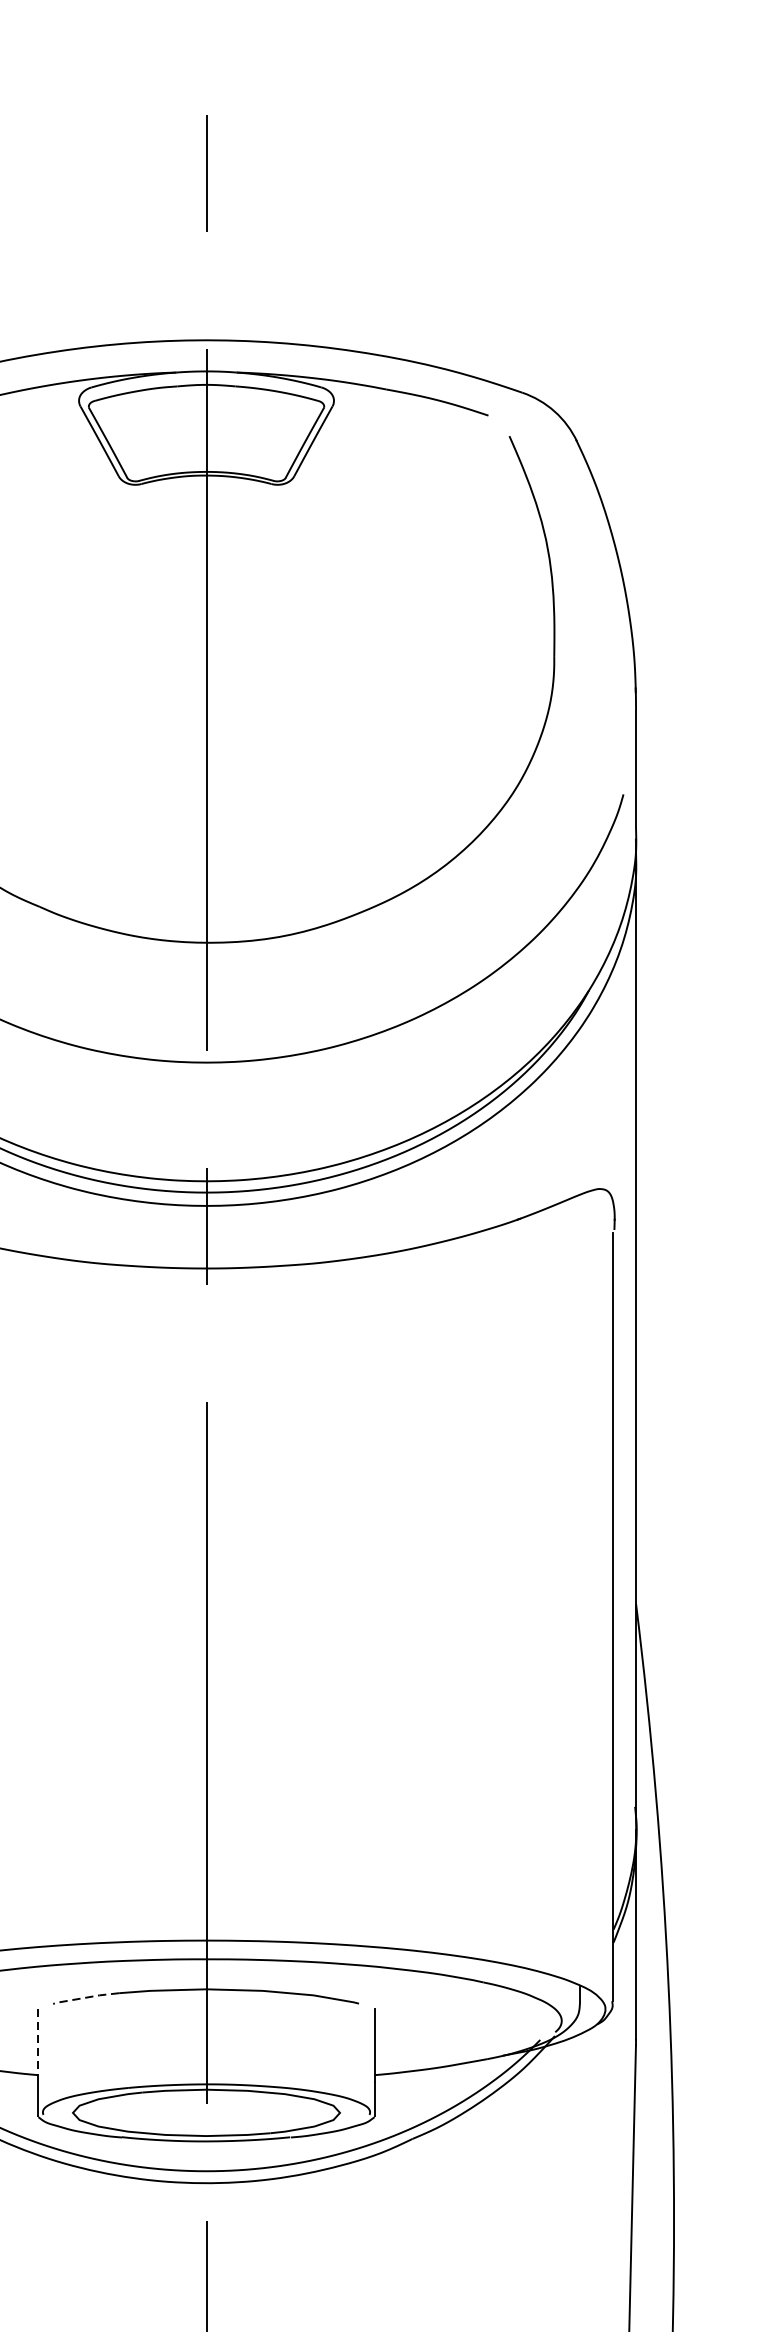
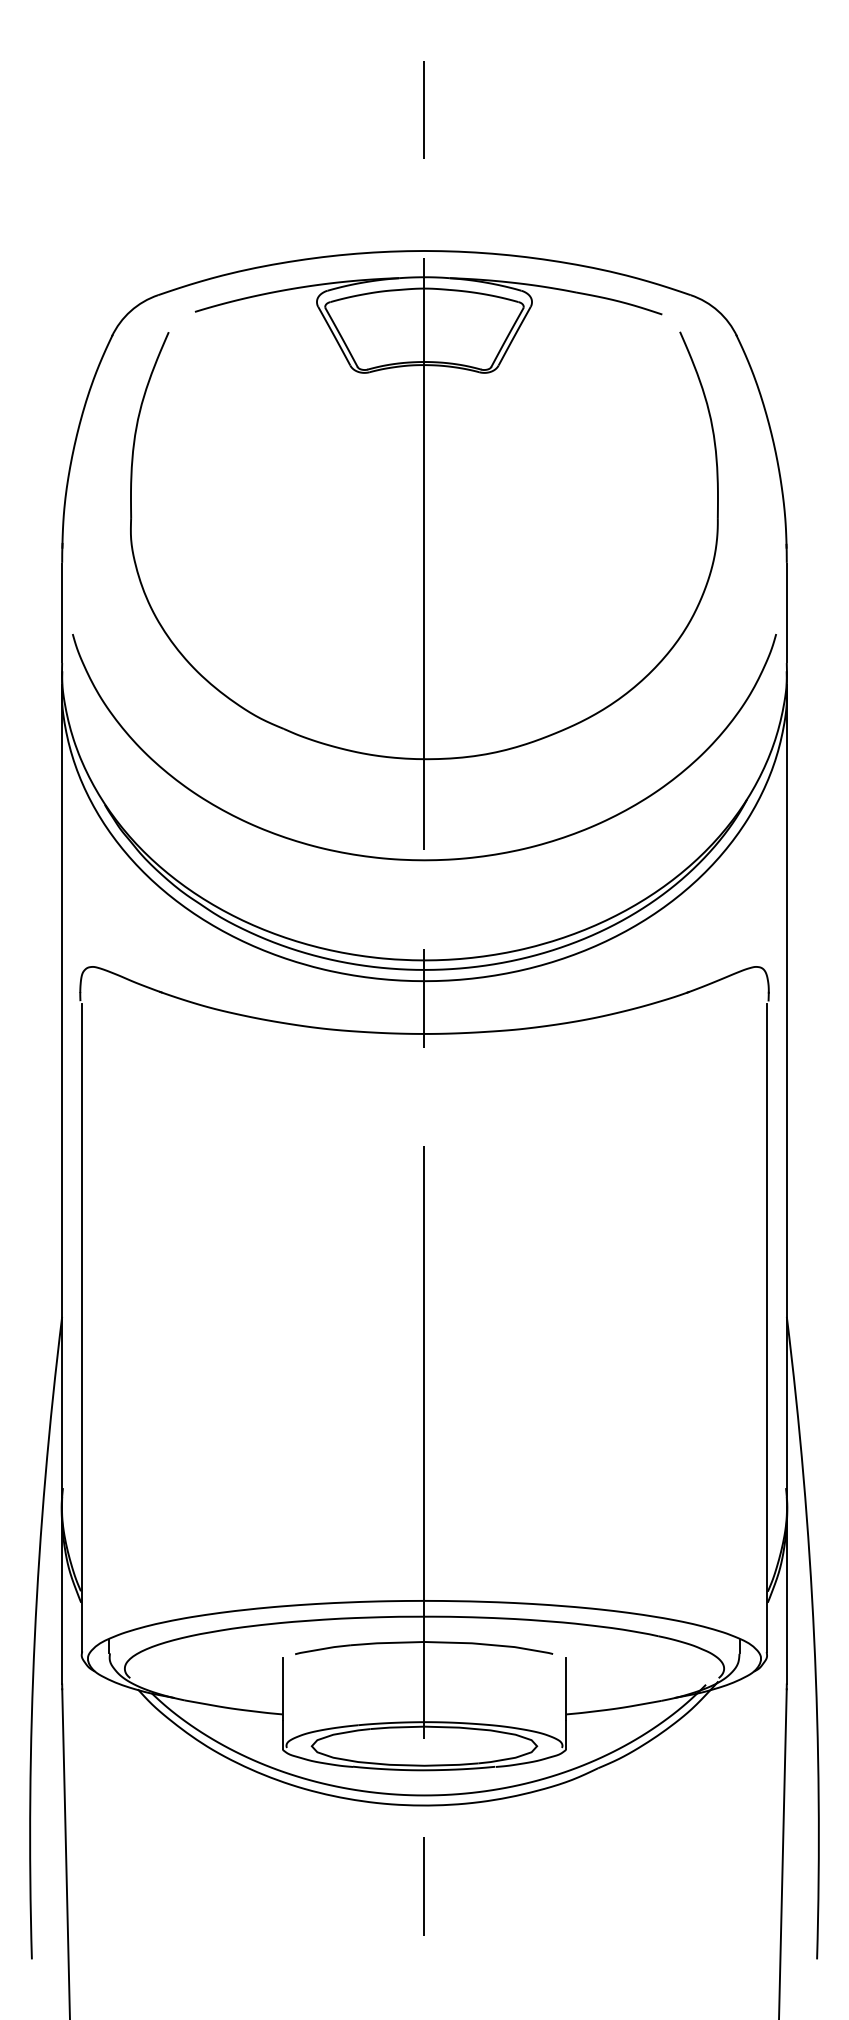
line: (85, 1998) -> (322, 1649), dashed -> solid
line: (38, 2045) -> (282, 1689), dashed -> solid

